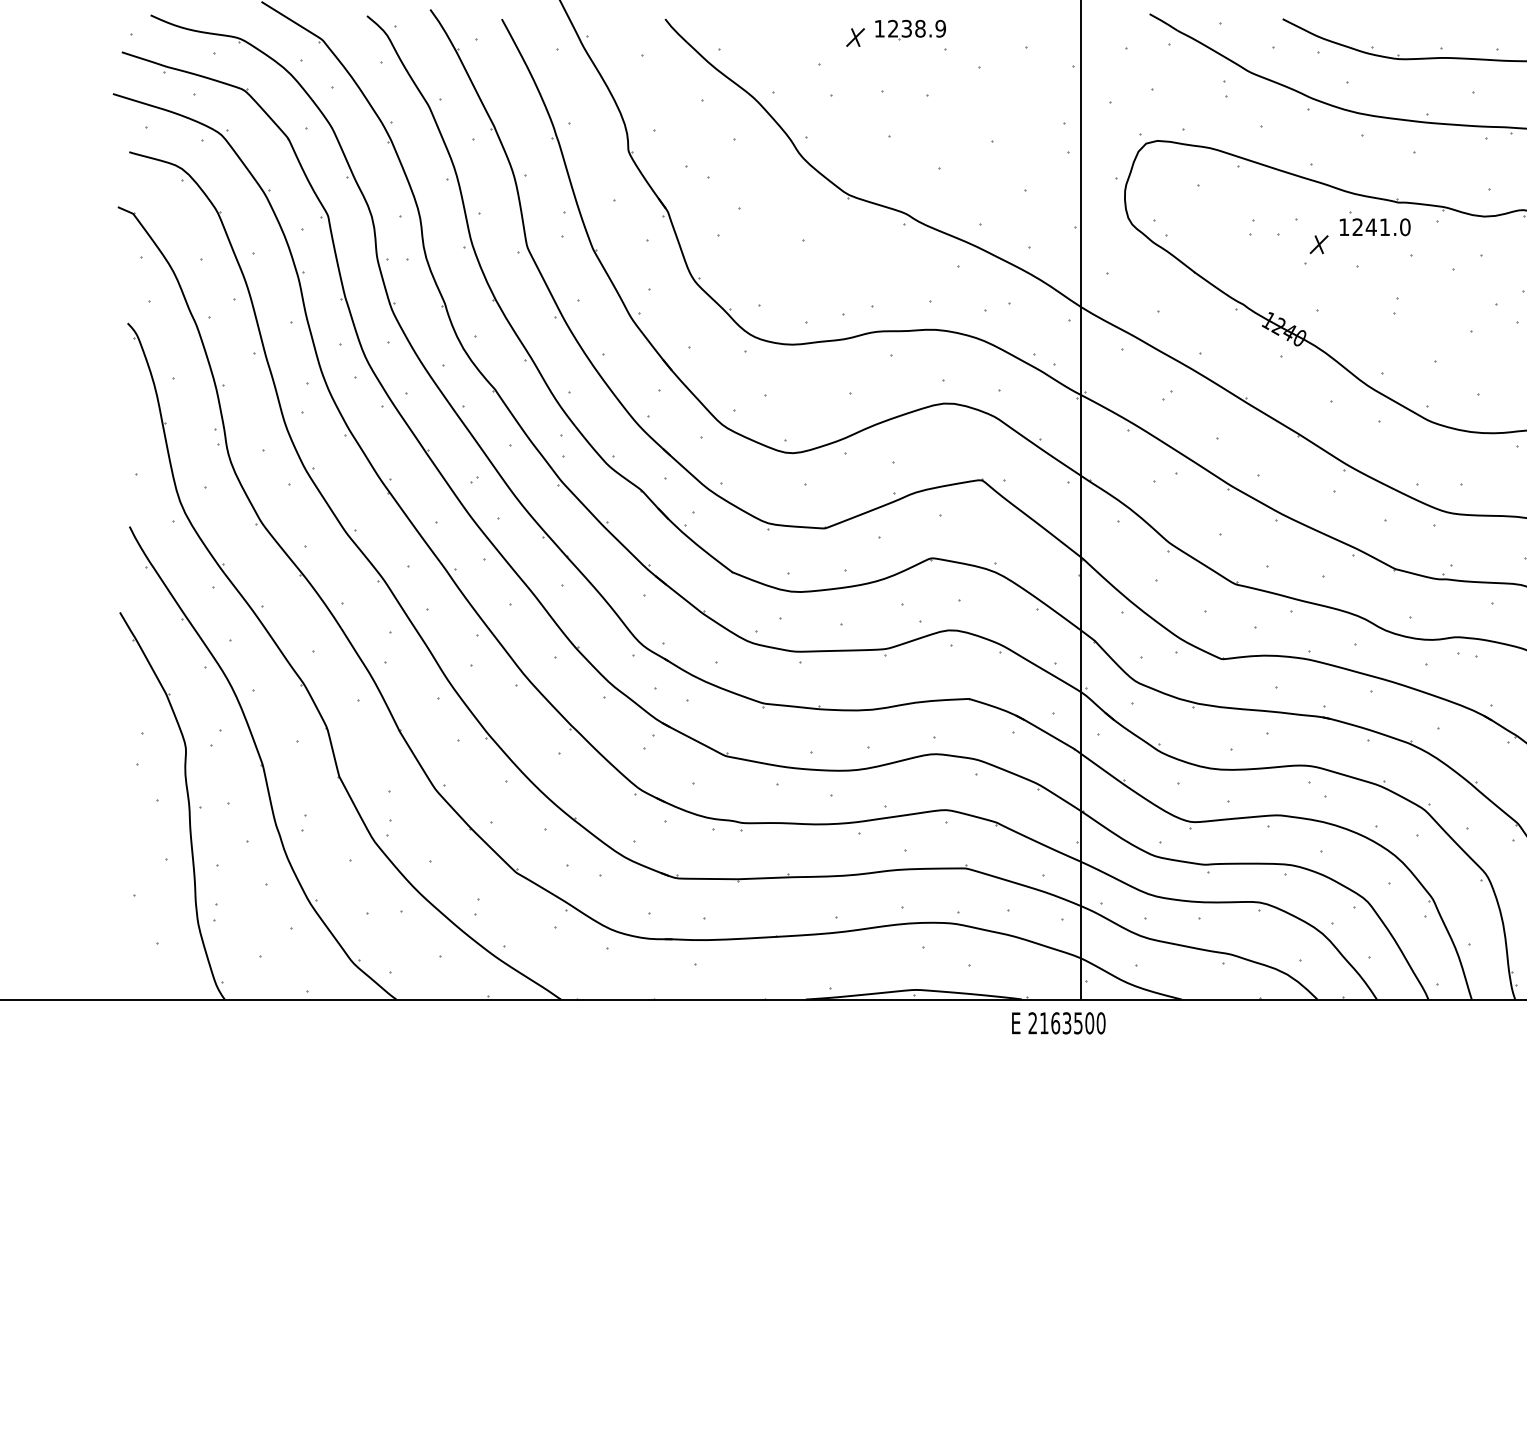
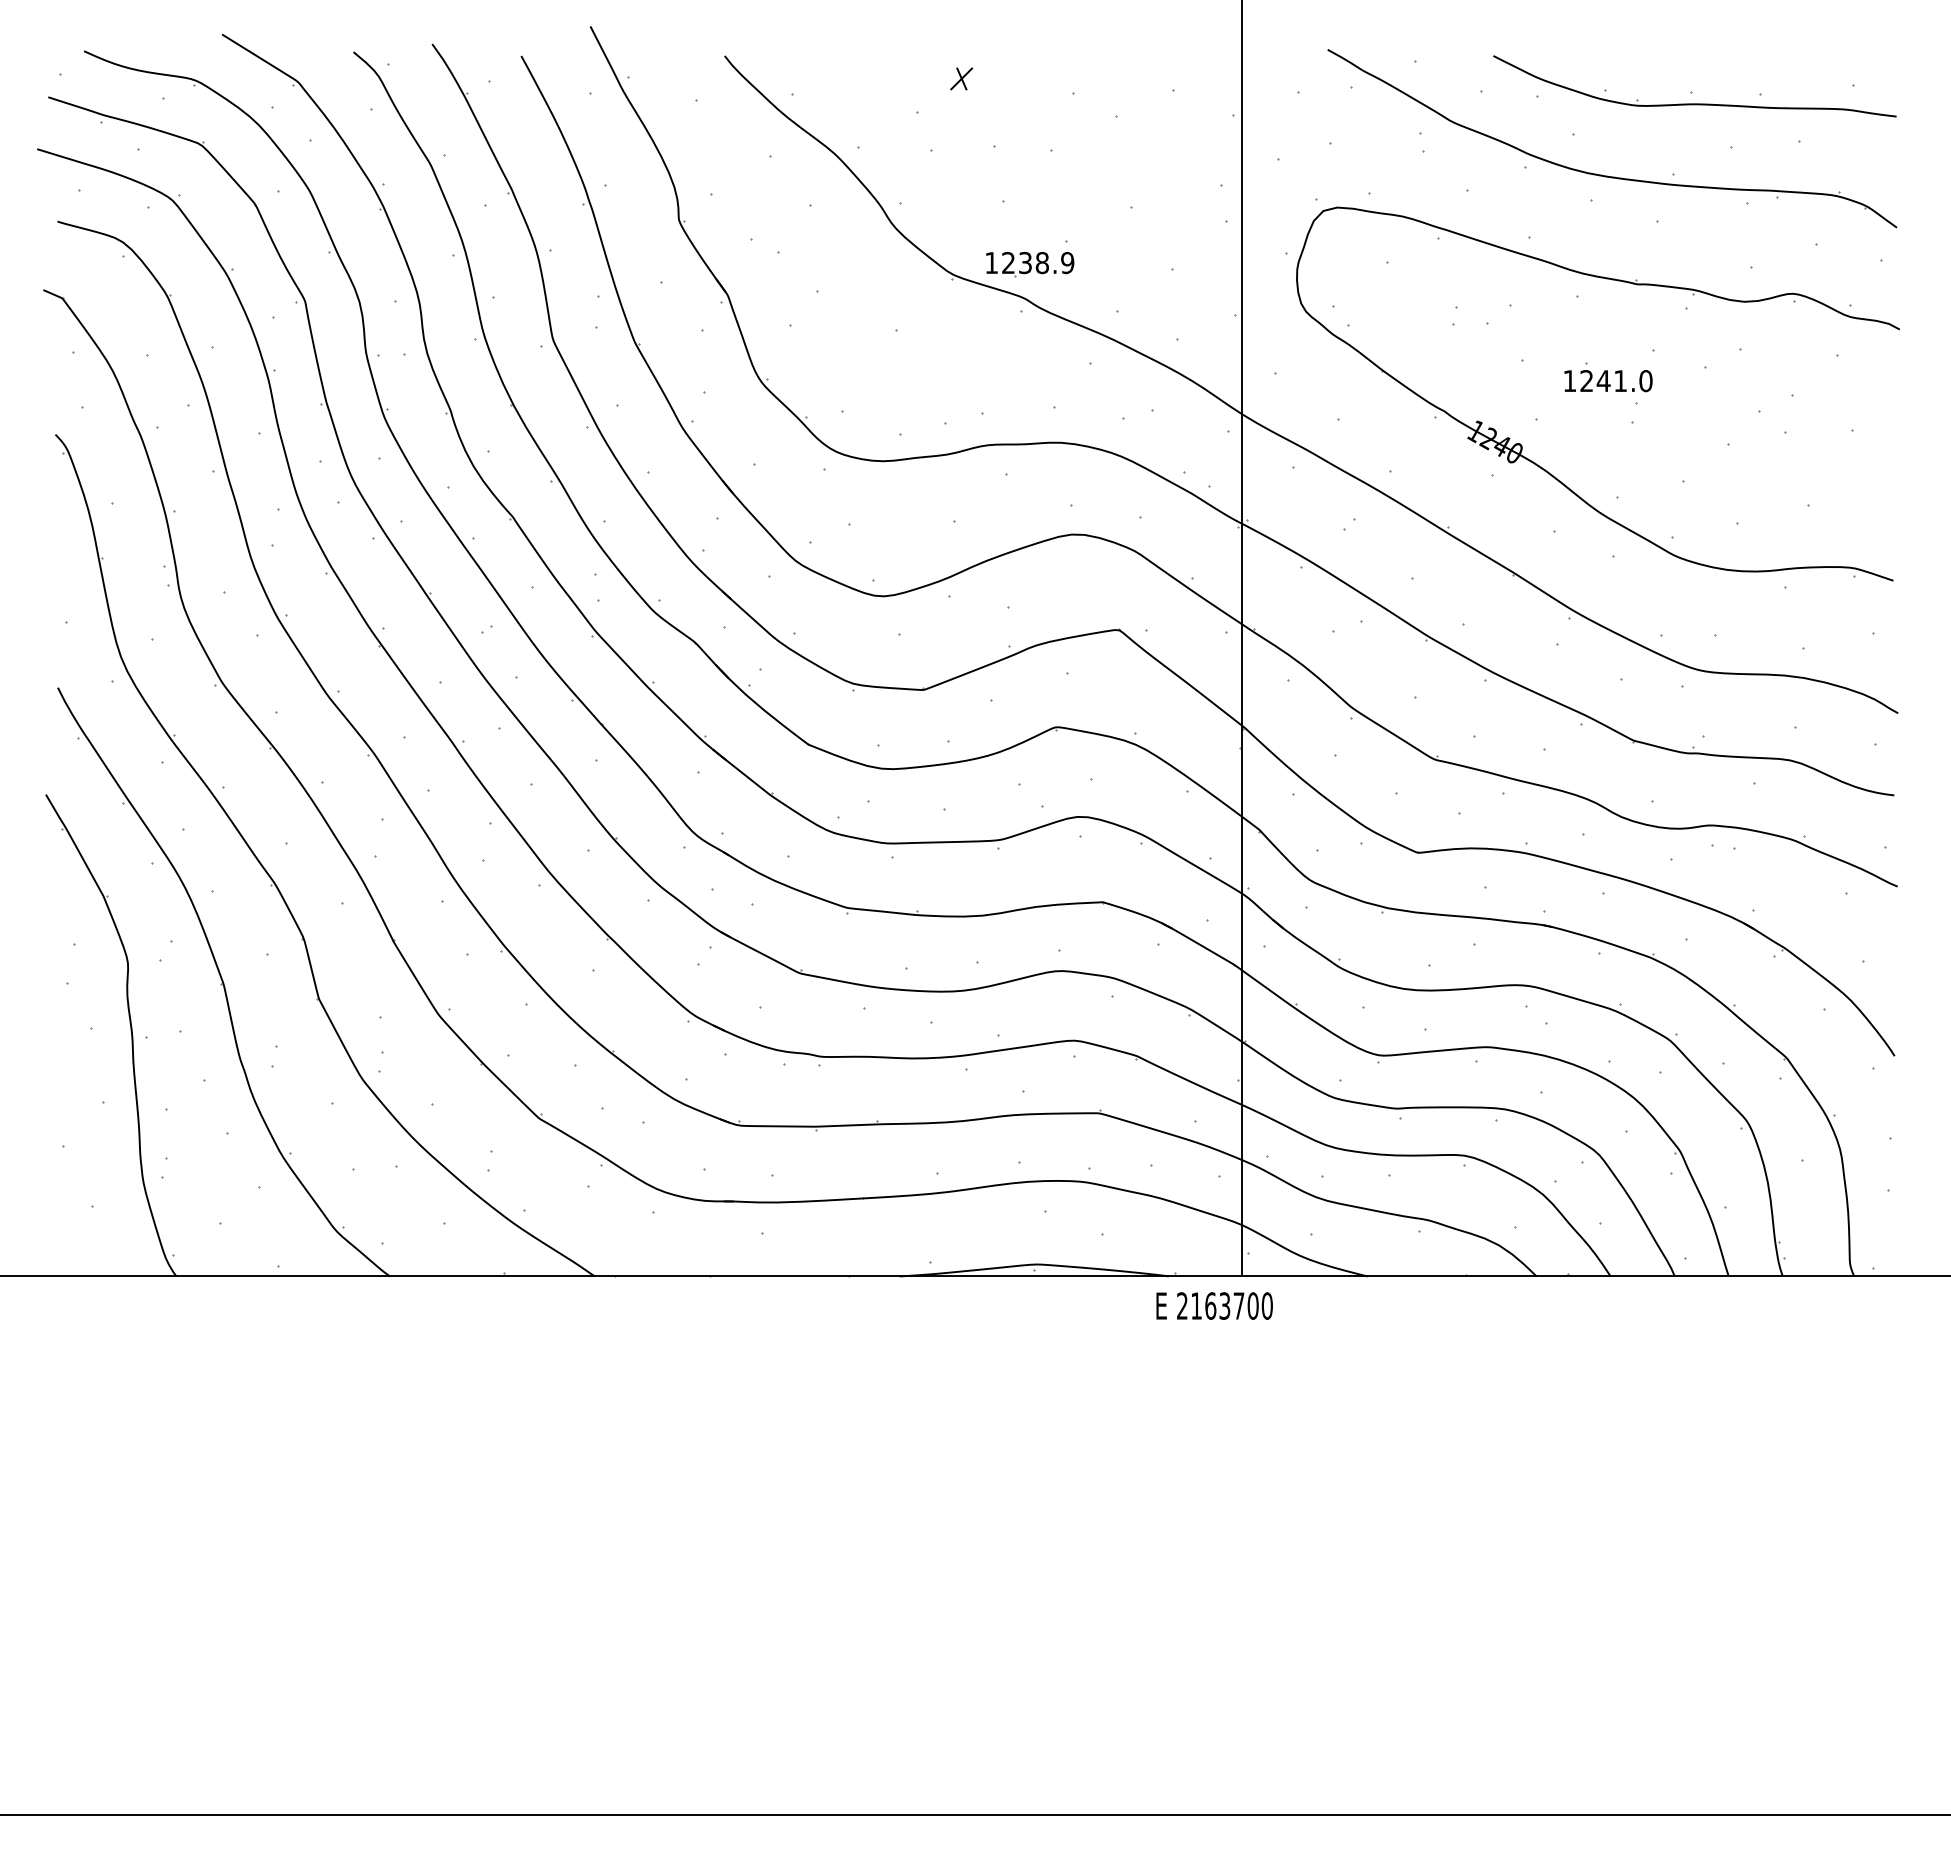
part: (910, 29) -> (1030, 264), moved
text: (1375, 227) -> (1608, 381), moved
part: (1318, 244) -> (1538, 336), removed
text: (1077, 1022) -> (1238, 1305), 2163500 -> 2163700

